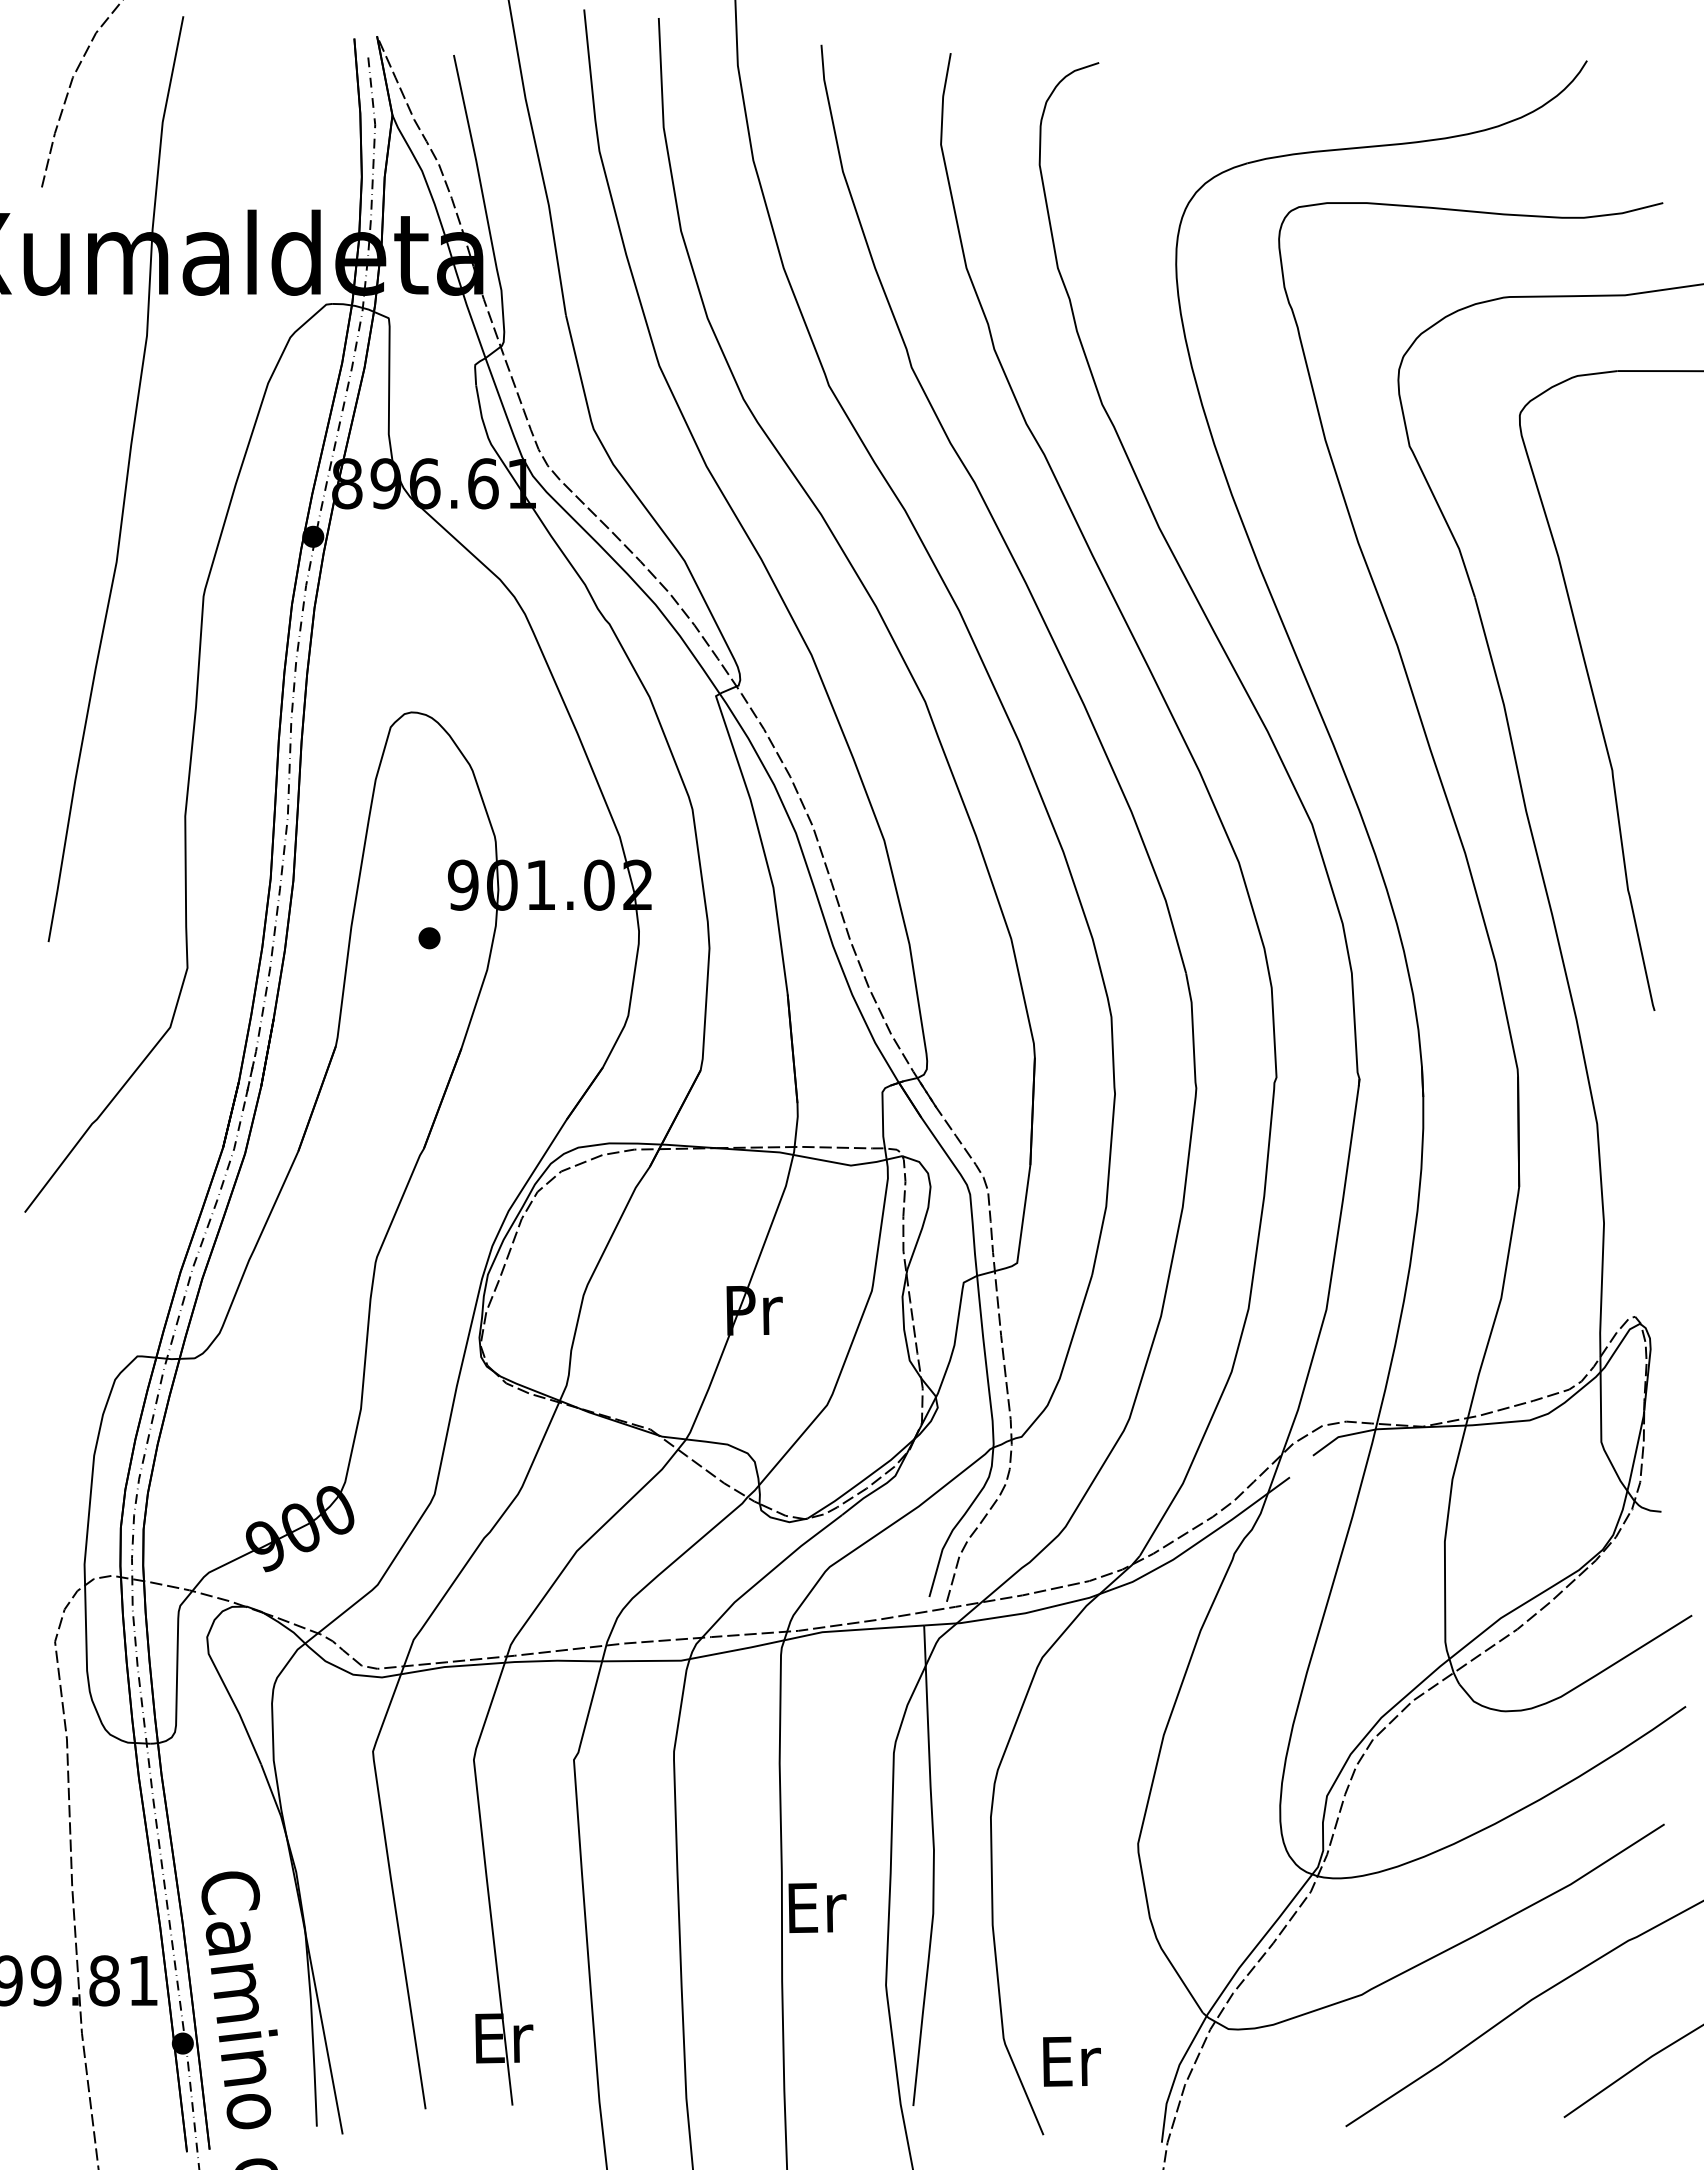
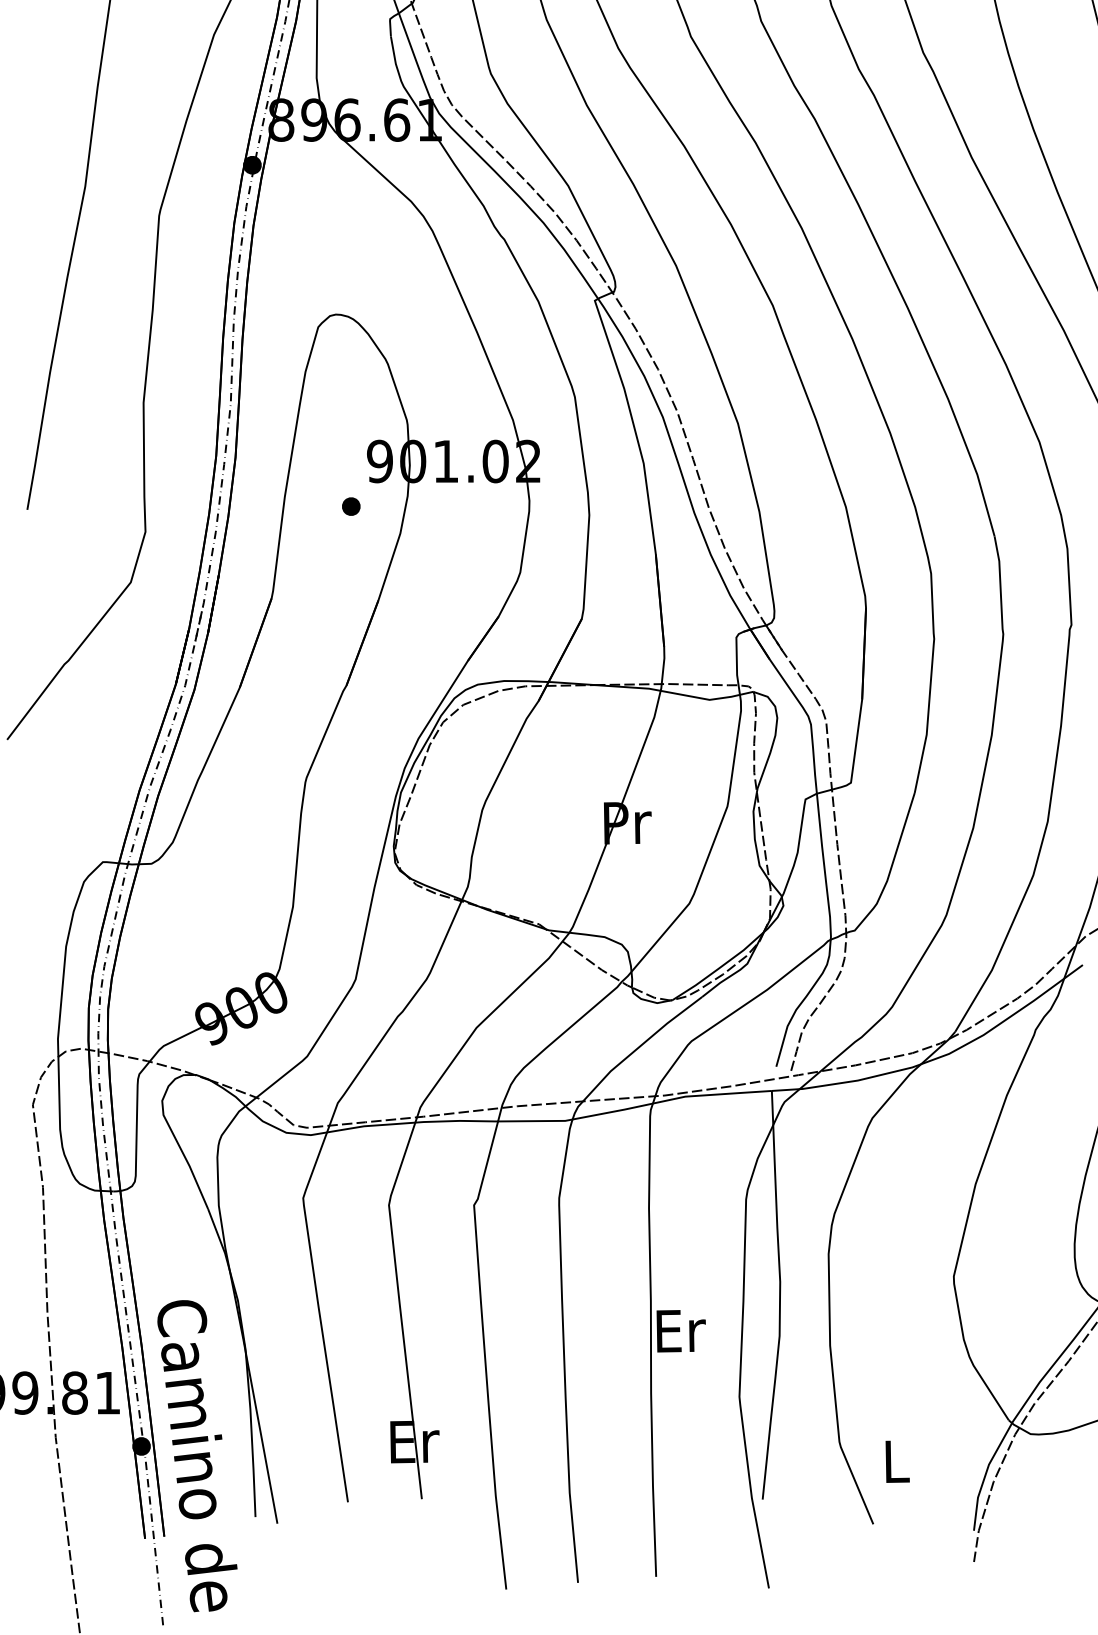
text: (1071, 2061) -> (897, 1461), Er -> L

